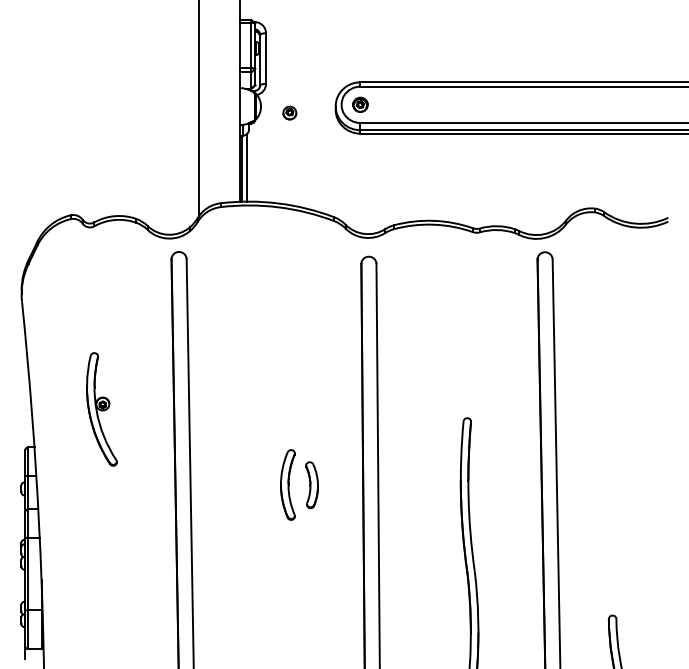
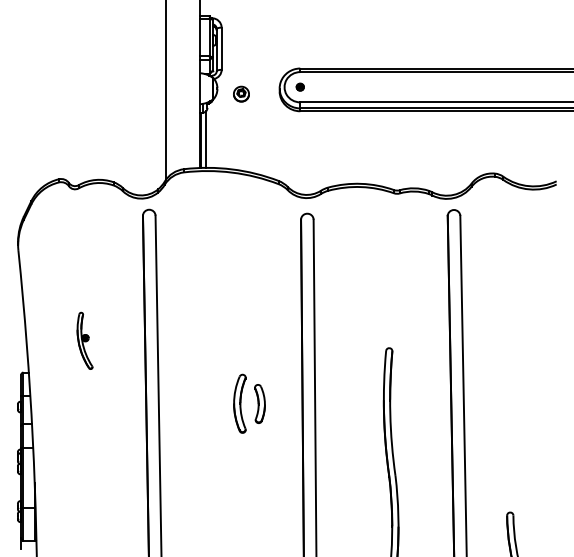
part: (360, 104) -> (300, 86), size x0.6
part: (289, 112) -> (241, 93), size x1.4
part: (101, 409) -> (84, 340), size x0.6

